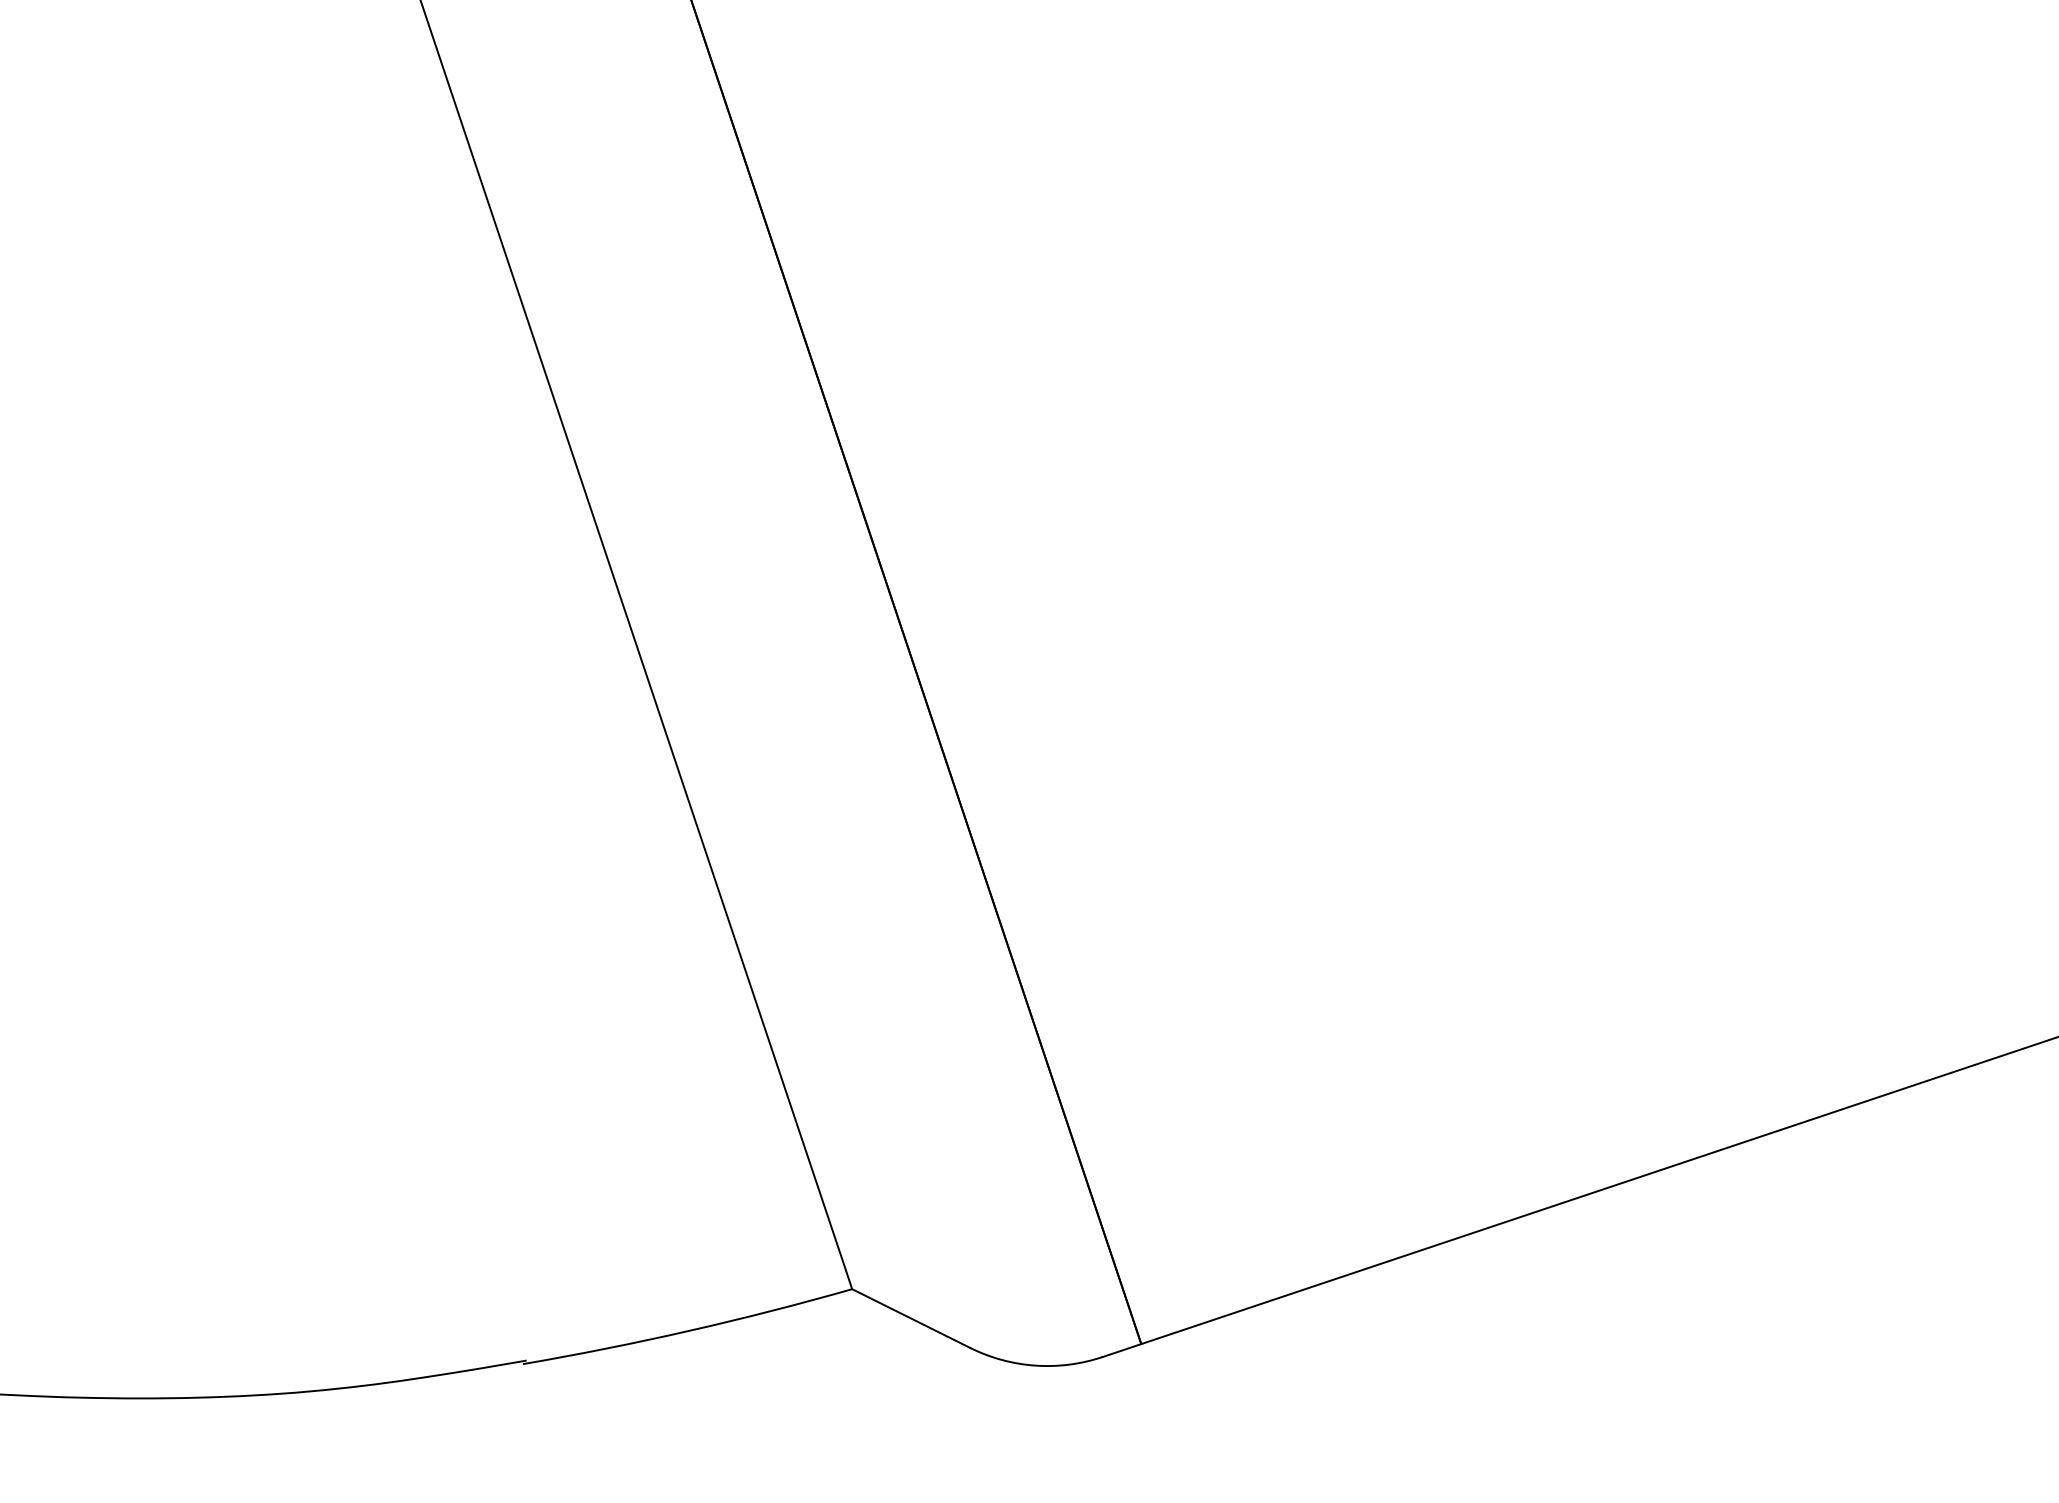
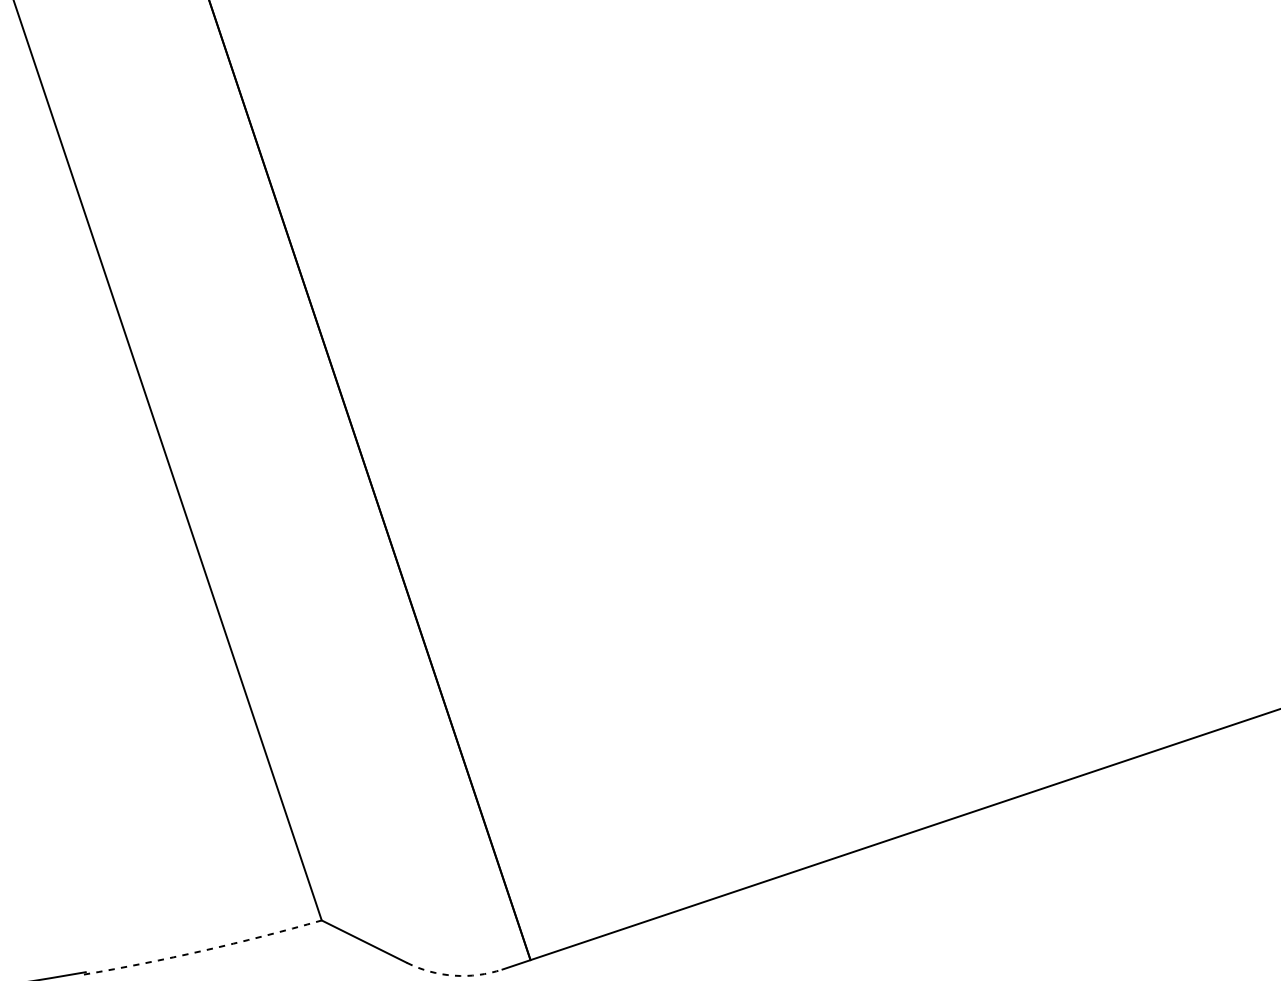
arc: (688, 1331) -> (203, 951), solid -> dashed
arc: (1035, 1365) -> (454, 975), solid -> dashed

